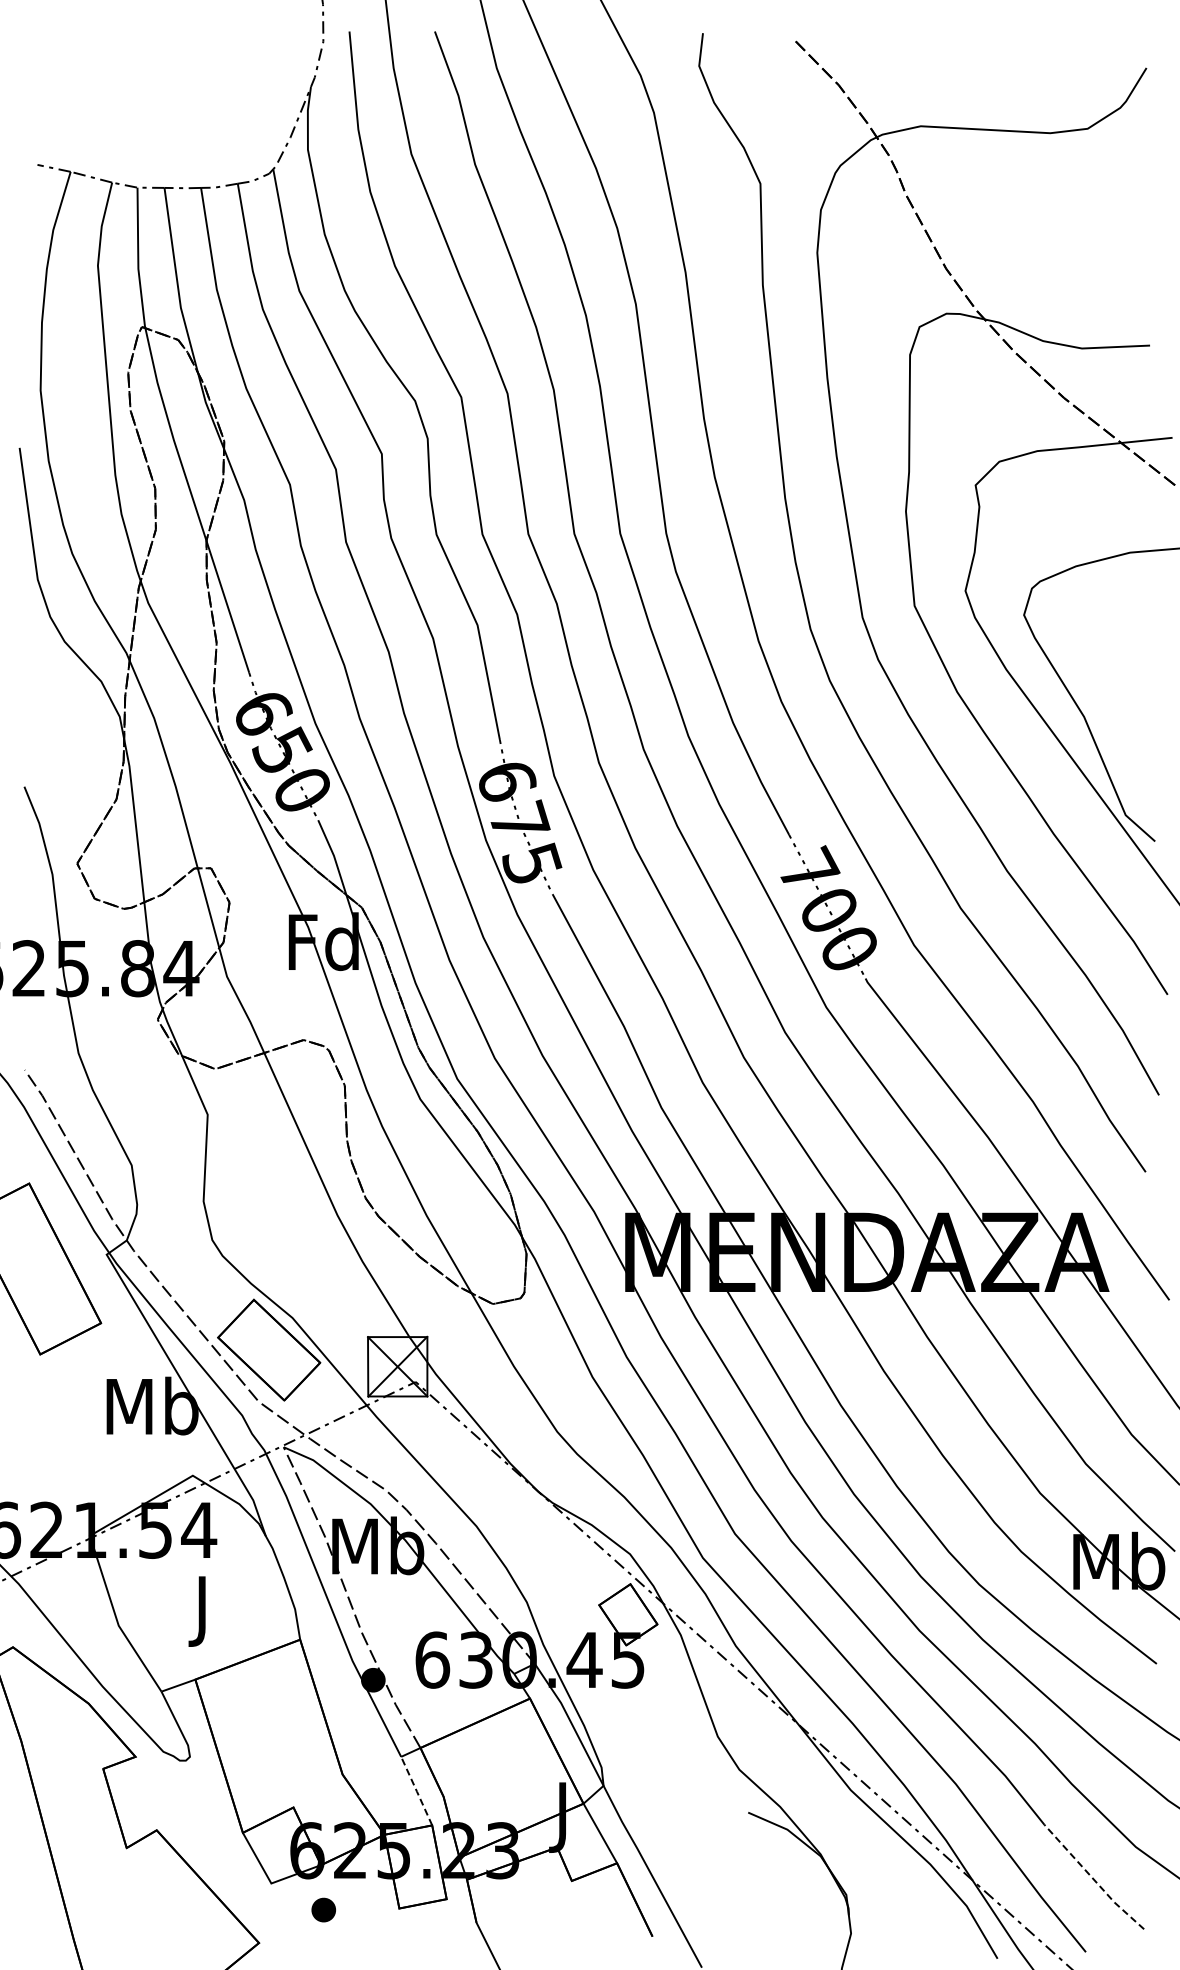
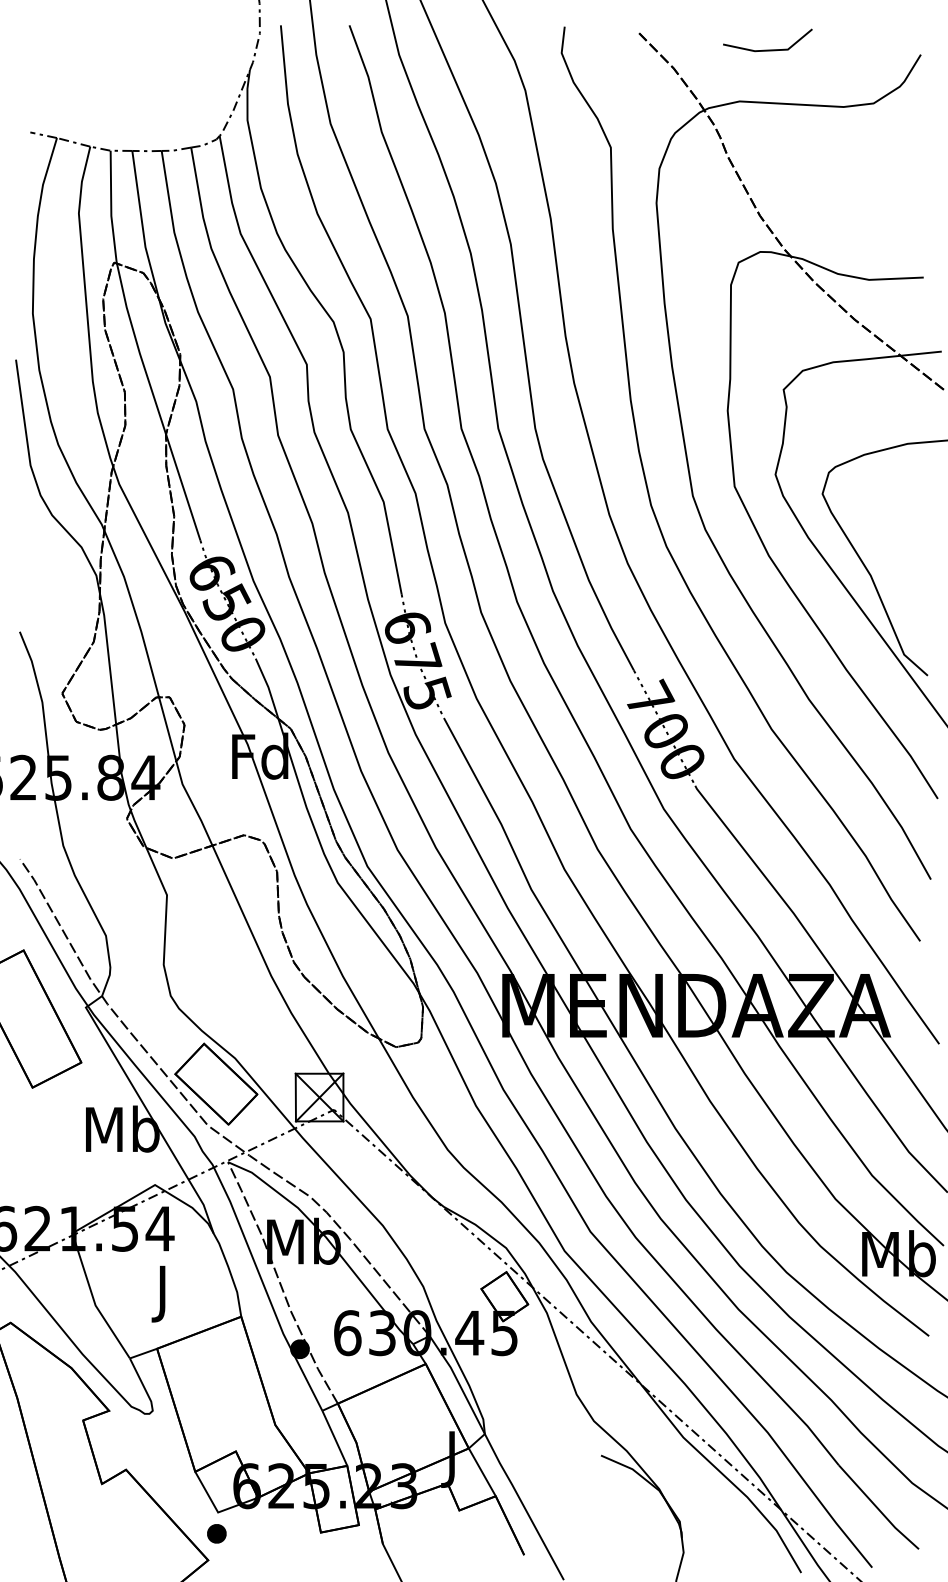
line: (958, 61) -> (769, 49), added
line: (416, 1790) -> (334, 1437), dashed -> solid
line: (1093, 1878) -> (878, 1508), dashed -> solid
part: (323, 1909) -> (216, 1533), moved

